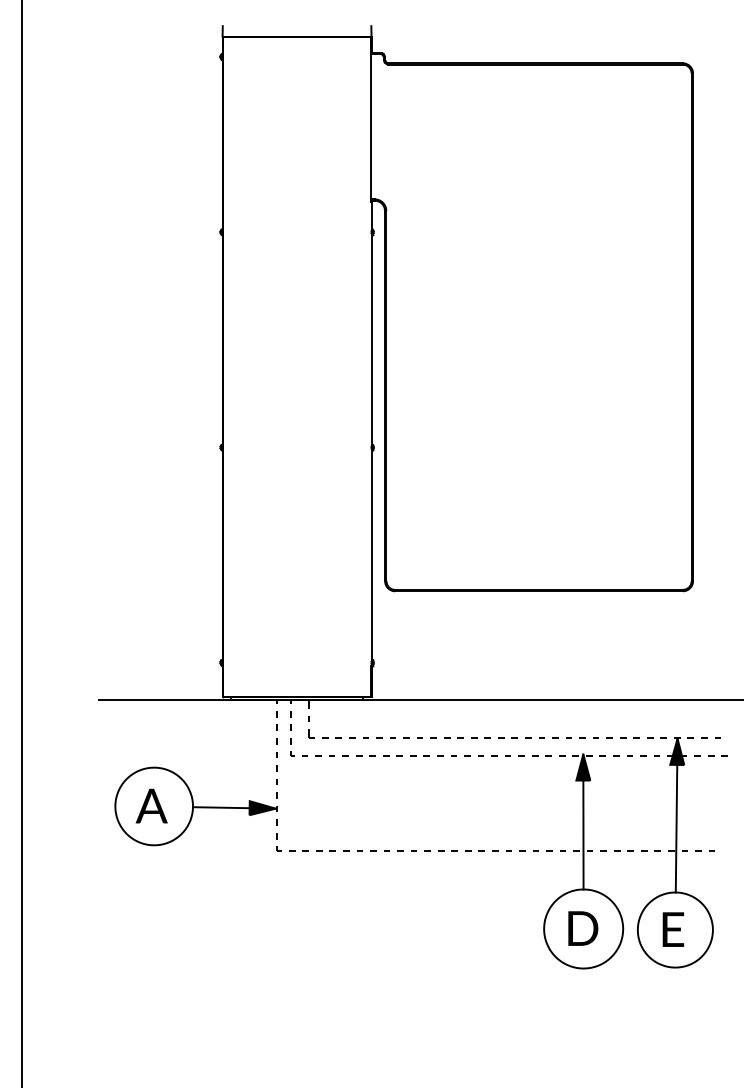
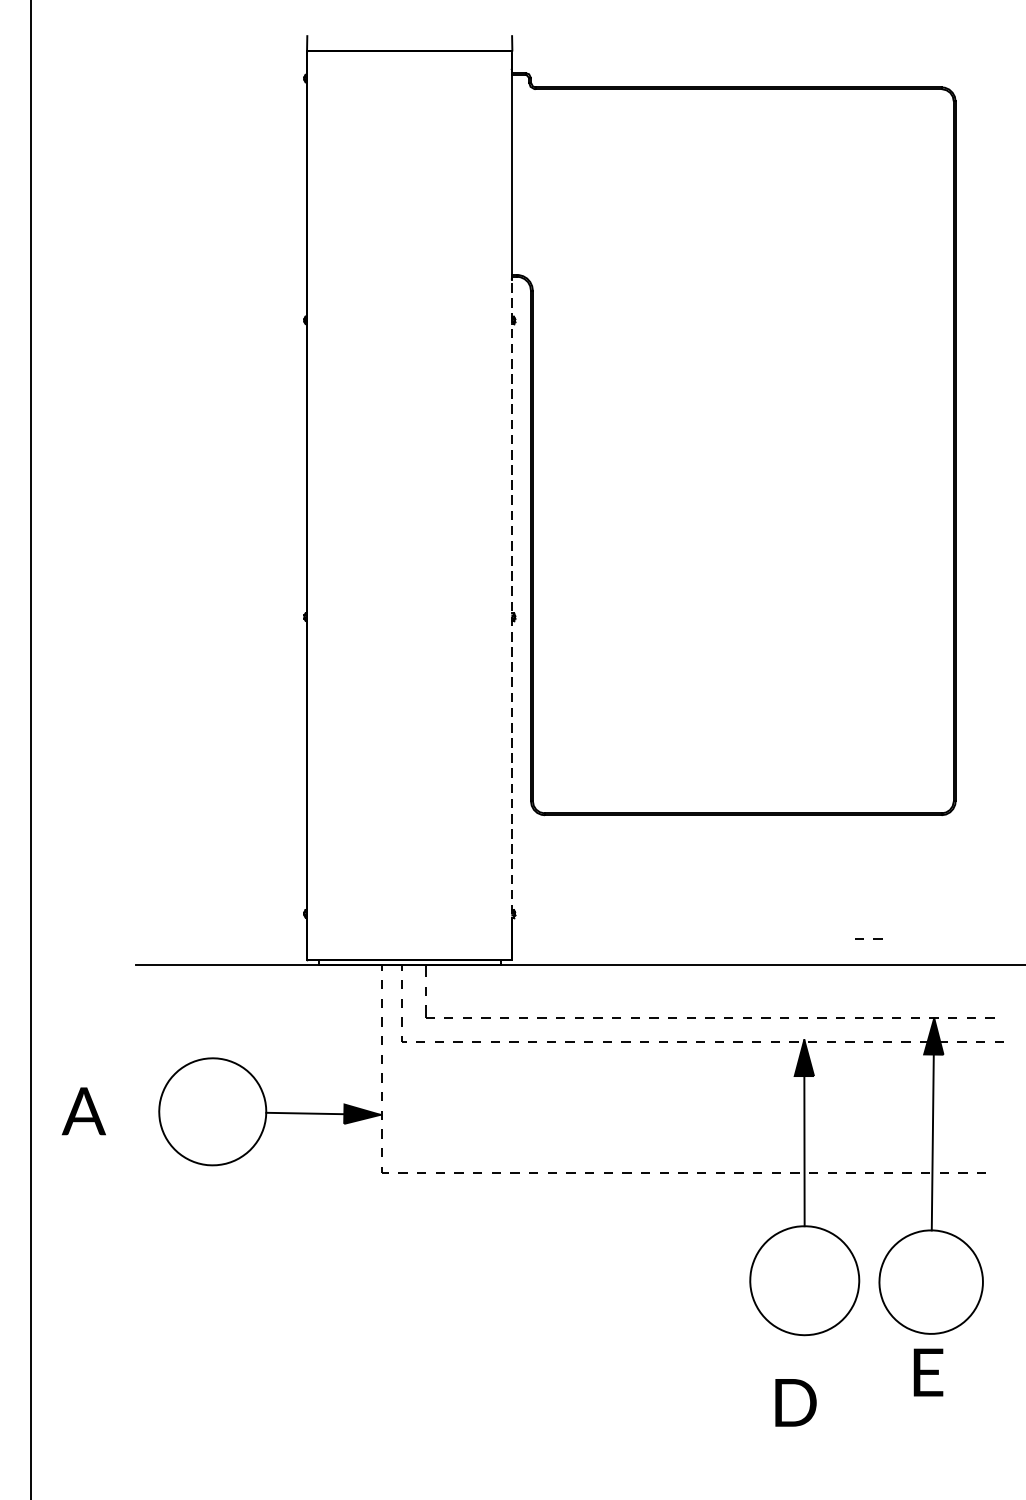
line: (371, 449) -> (512, 619), solid -> dashed
line: (626, 680) -> (863, 938), added
text: (151, 805) -> (83, 1110), moved
text: (583, 928) -> (796, 1402), moved
text: (673, 929) -> (928, 1372), moved

